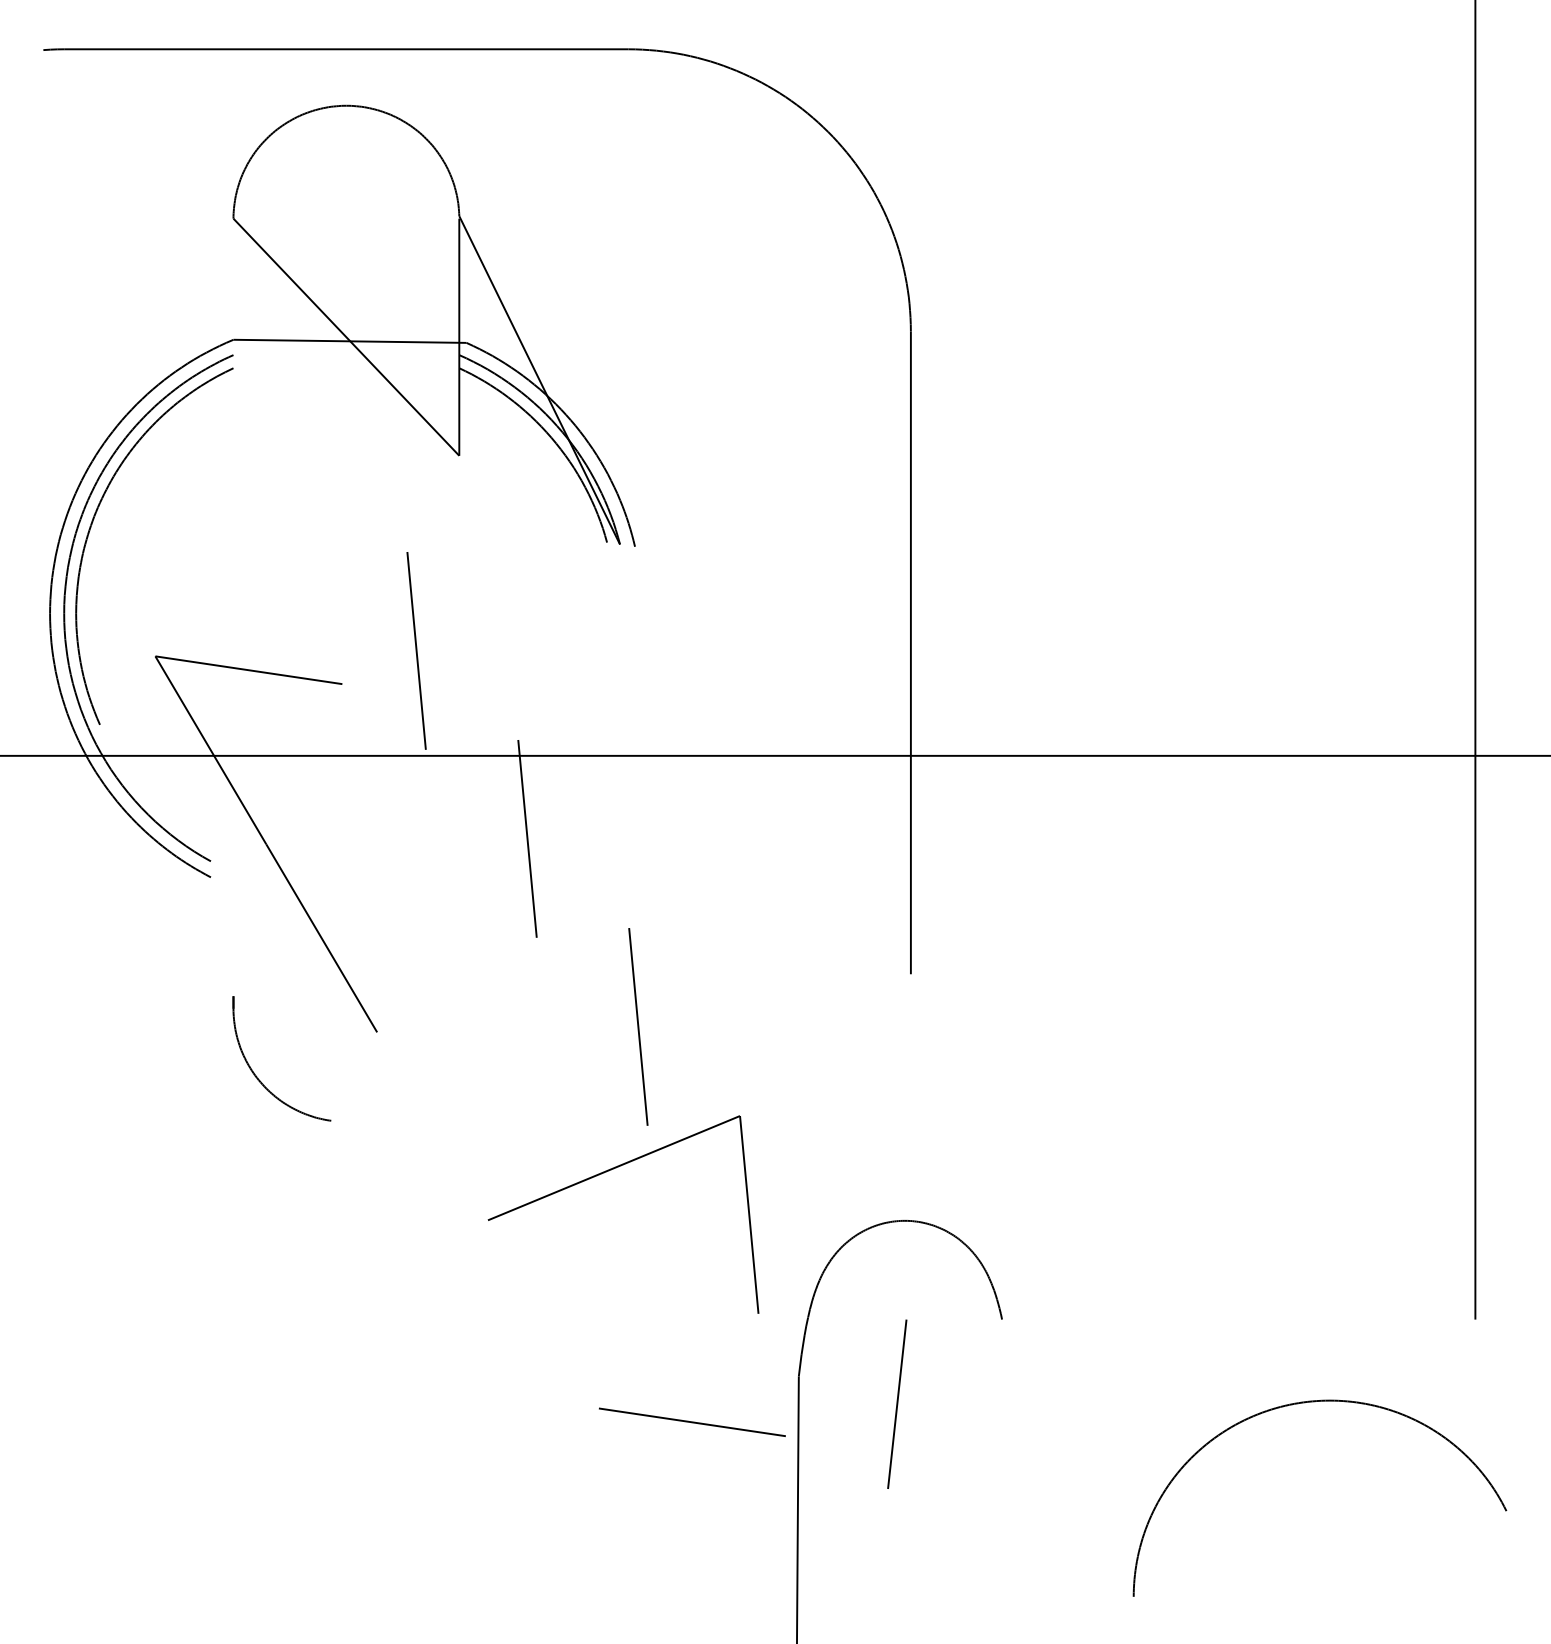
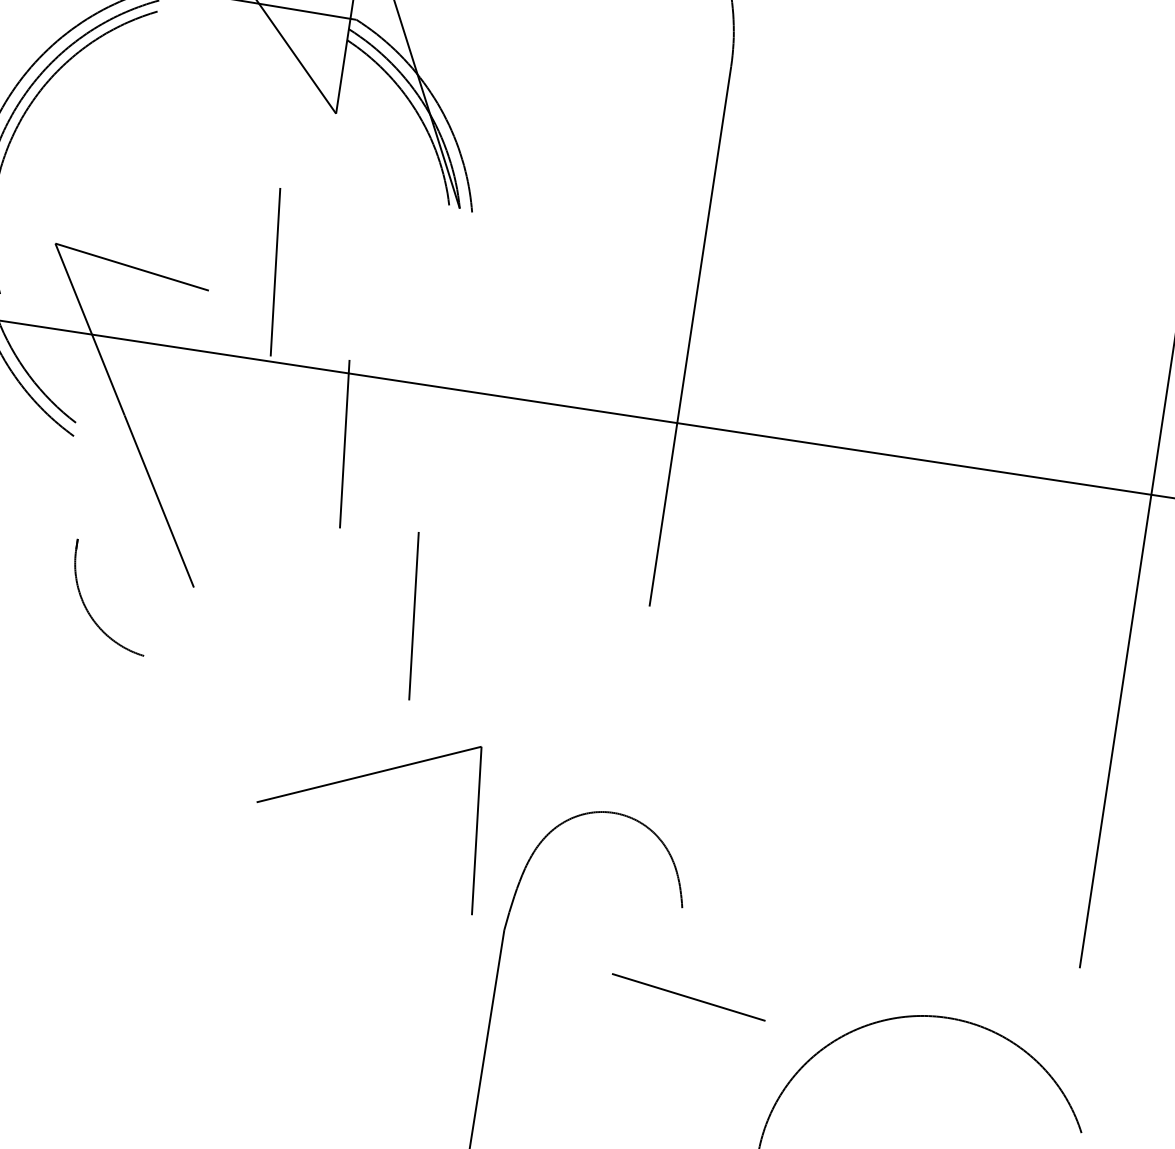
part: (604, 1173) -> (360, 777), moved
line: (897, 1403) -> (583, 965), removed
line: (692, 1421) -> (688, 996), moved

